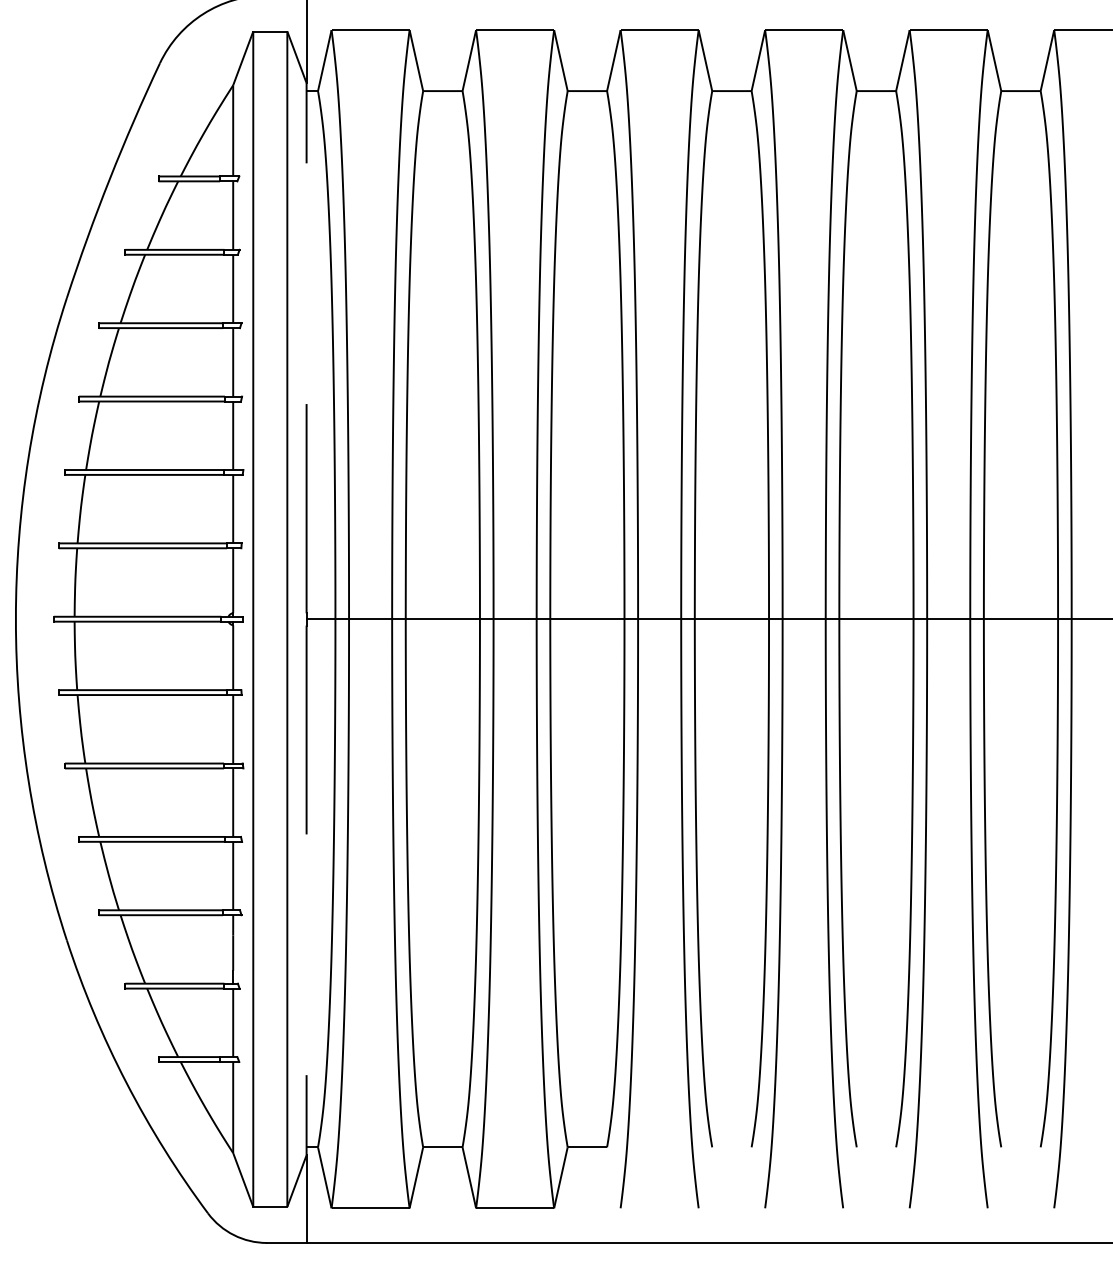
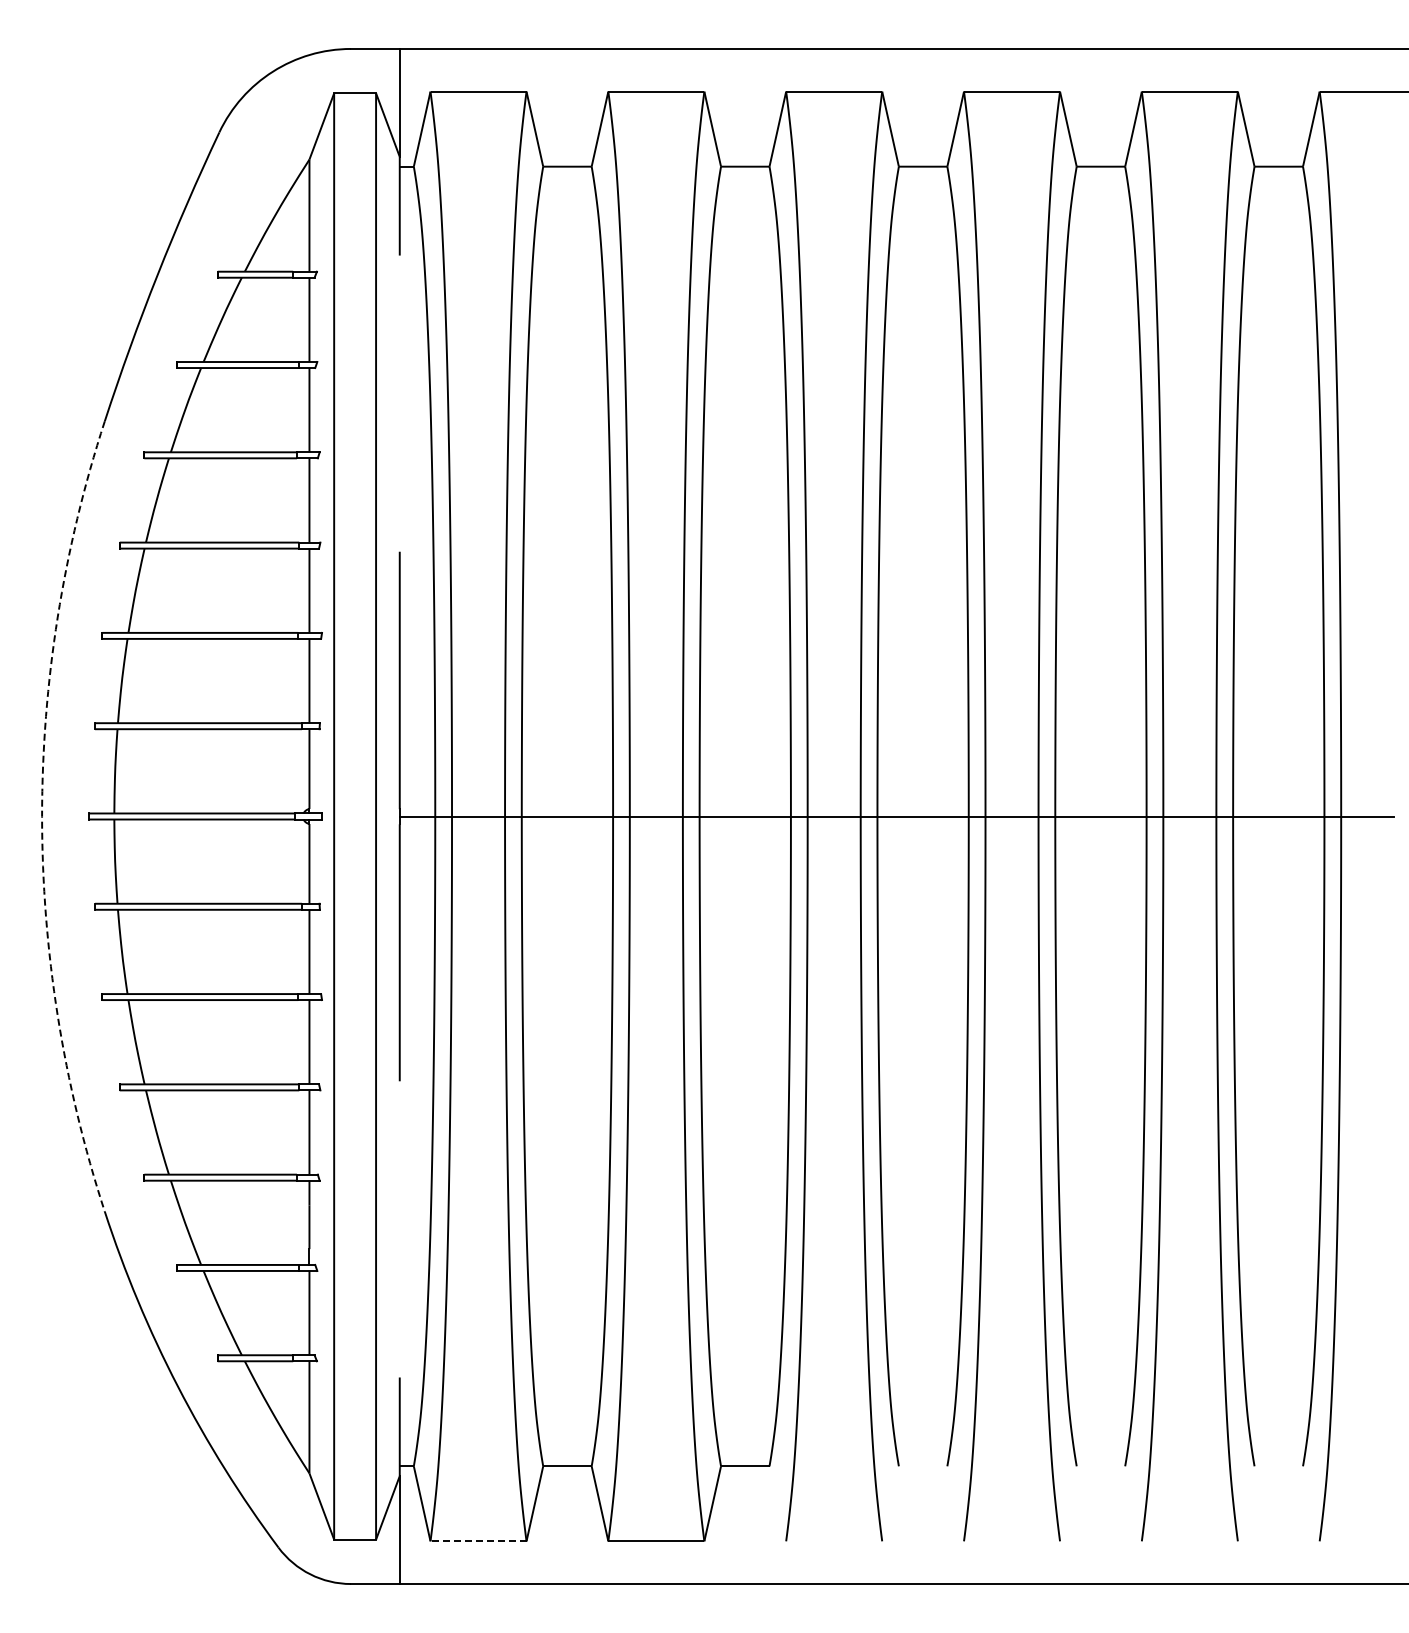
arc: (16, 619) -> (42, 816), solid -> dashed
line: (369, 1208) -> (477, 1541), solid -> dashed

